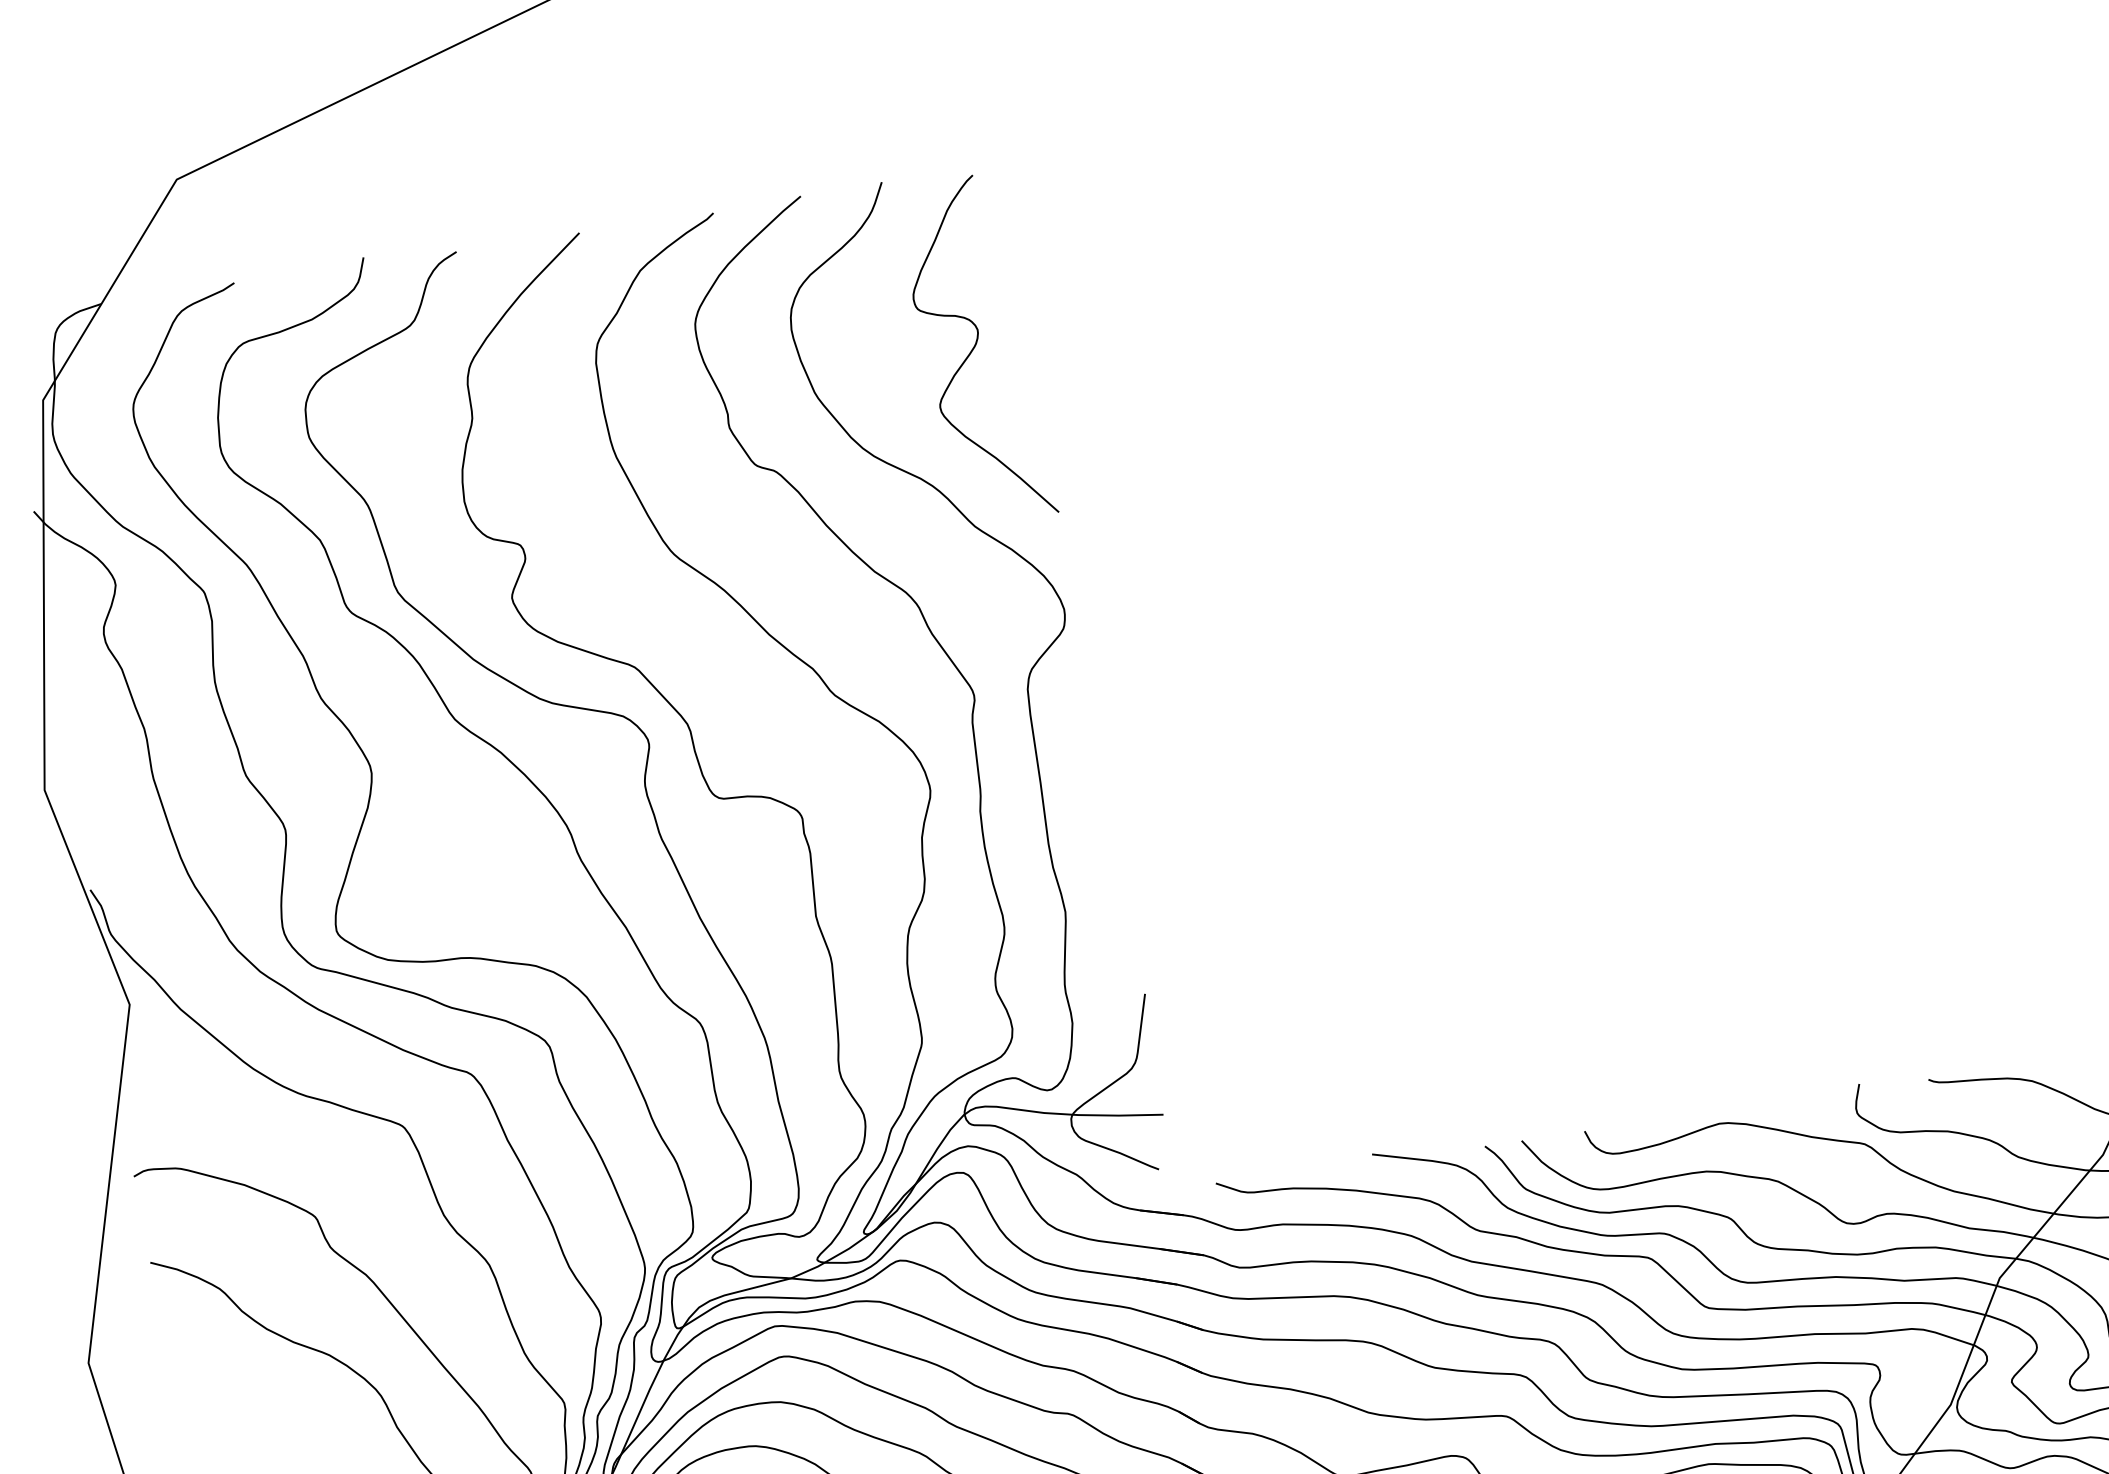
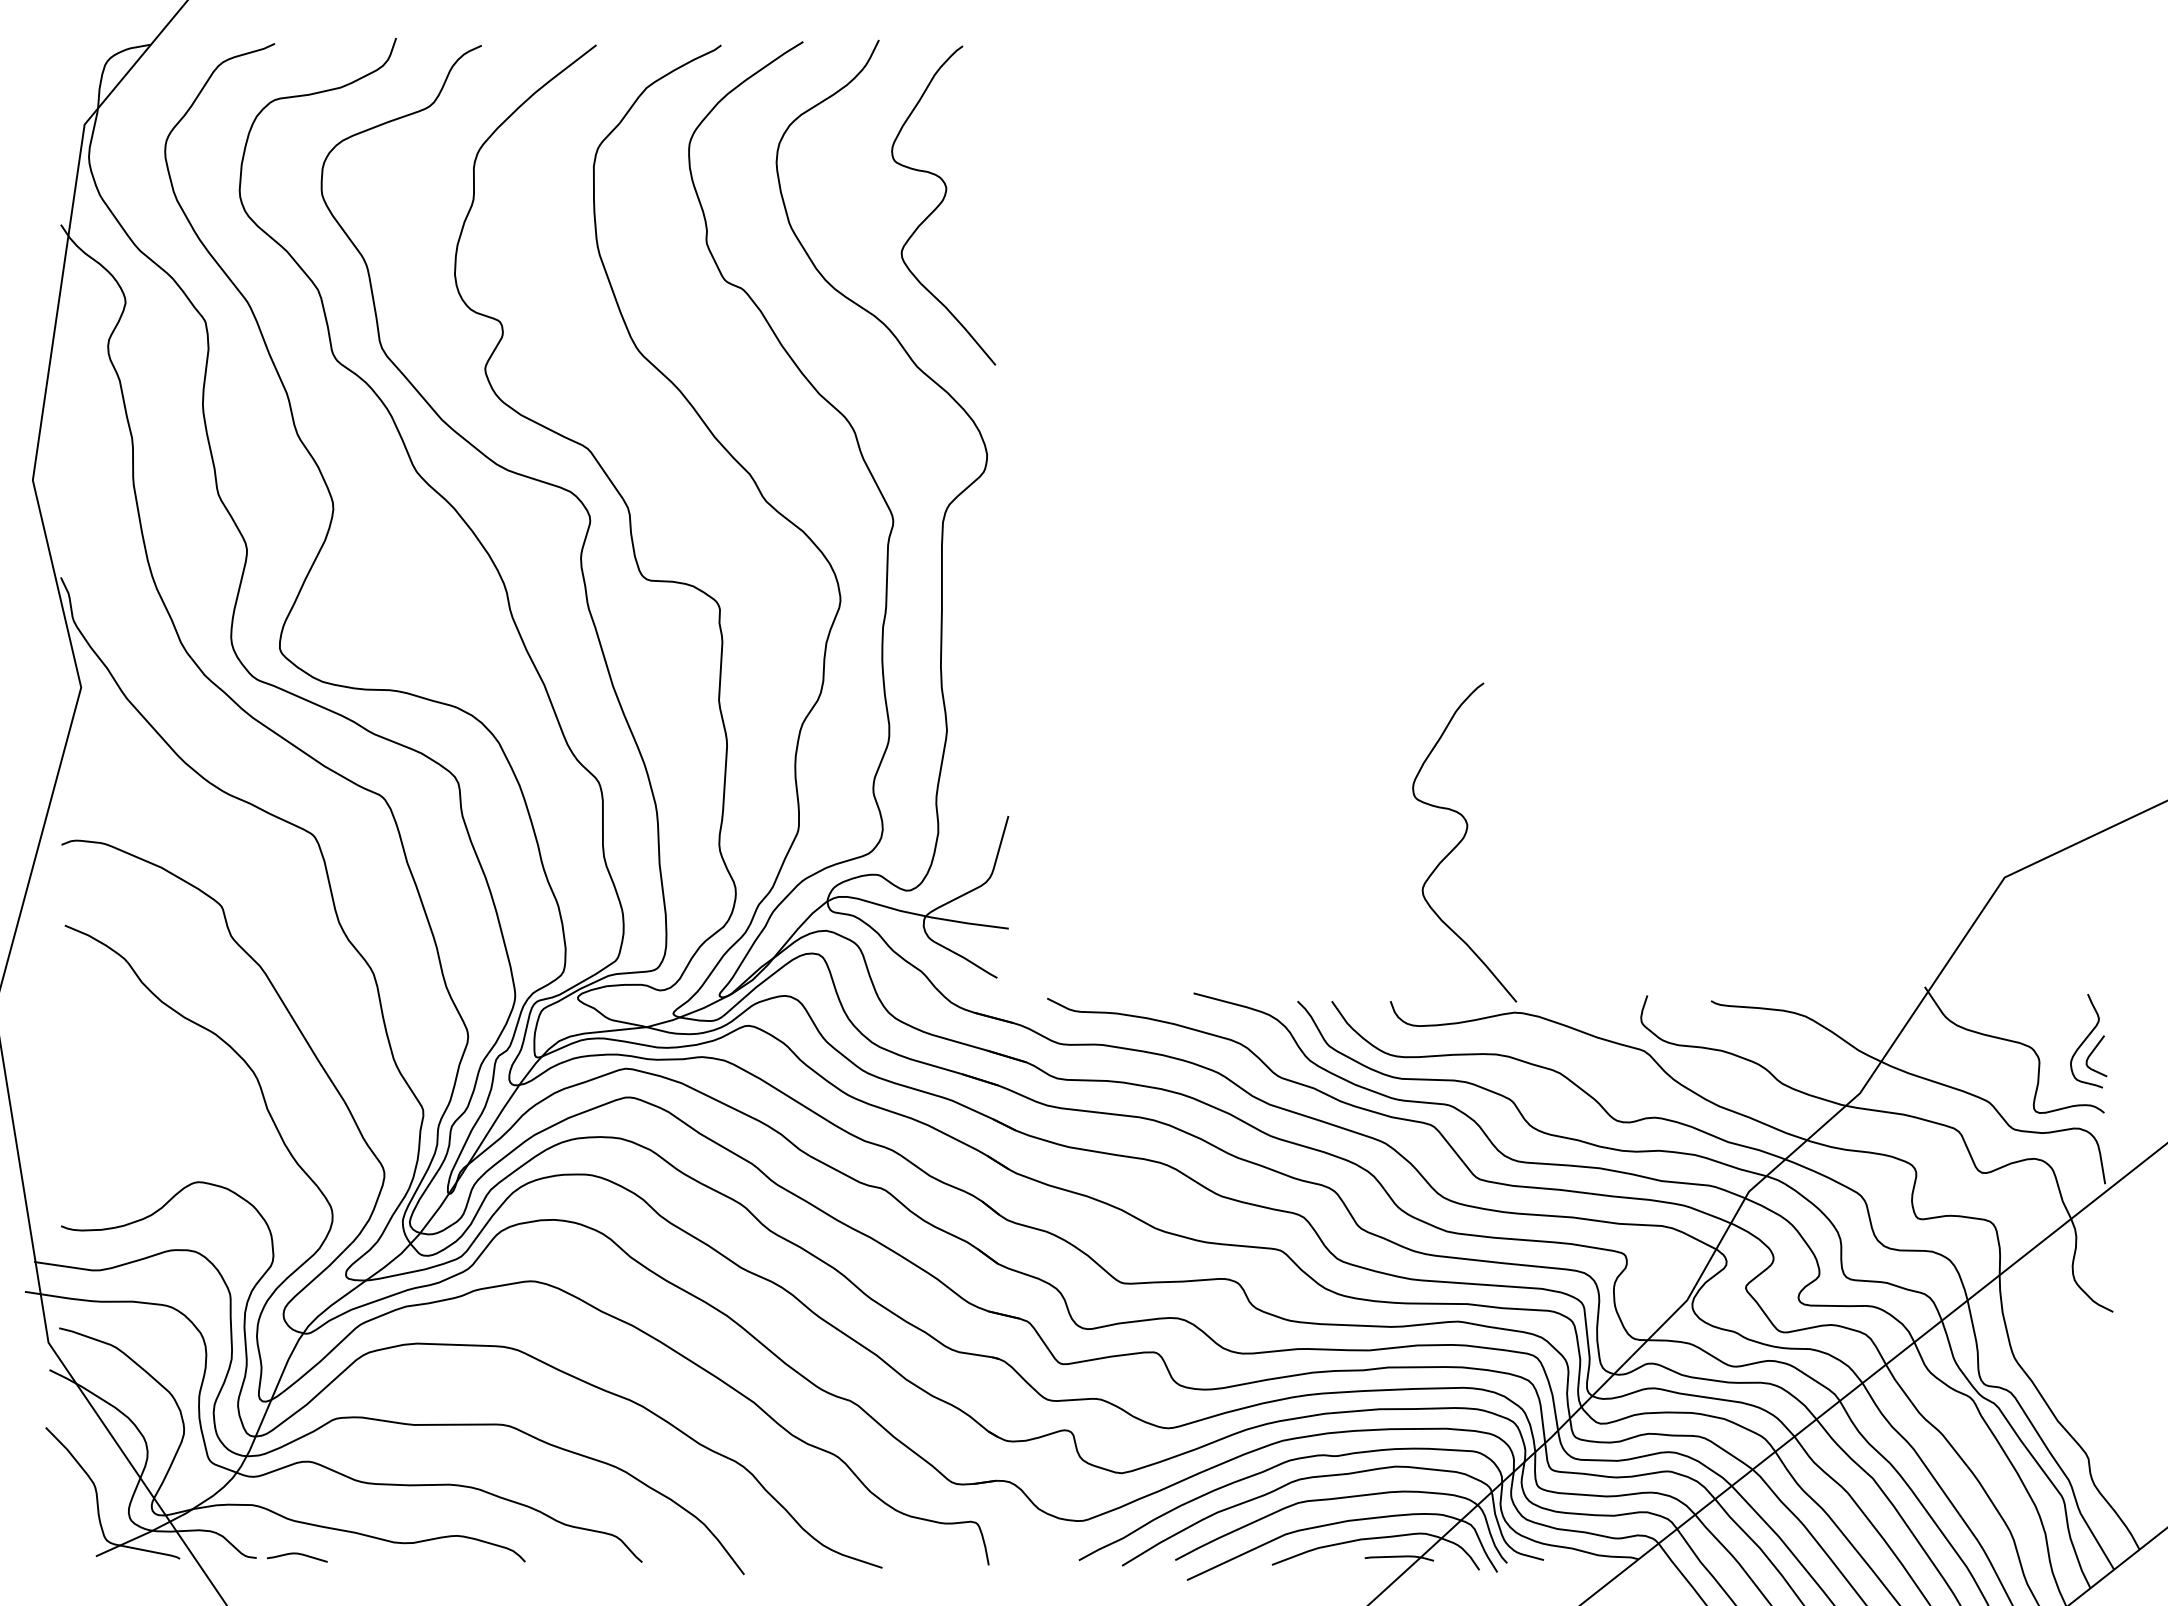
curve: (1636, 947) -> (1462, 840), added

